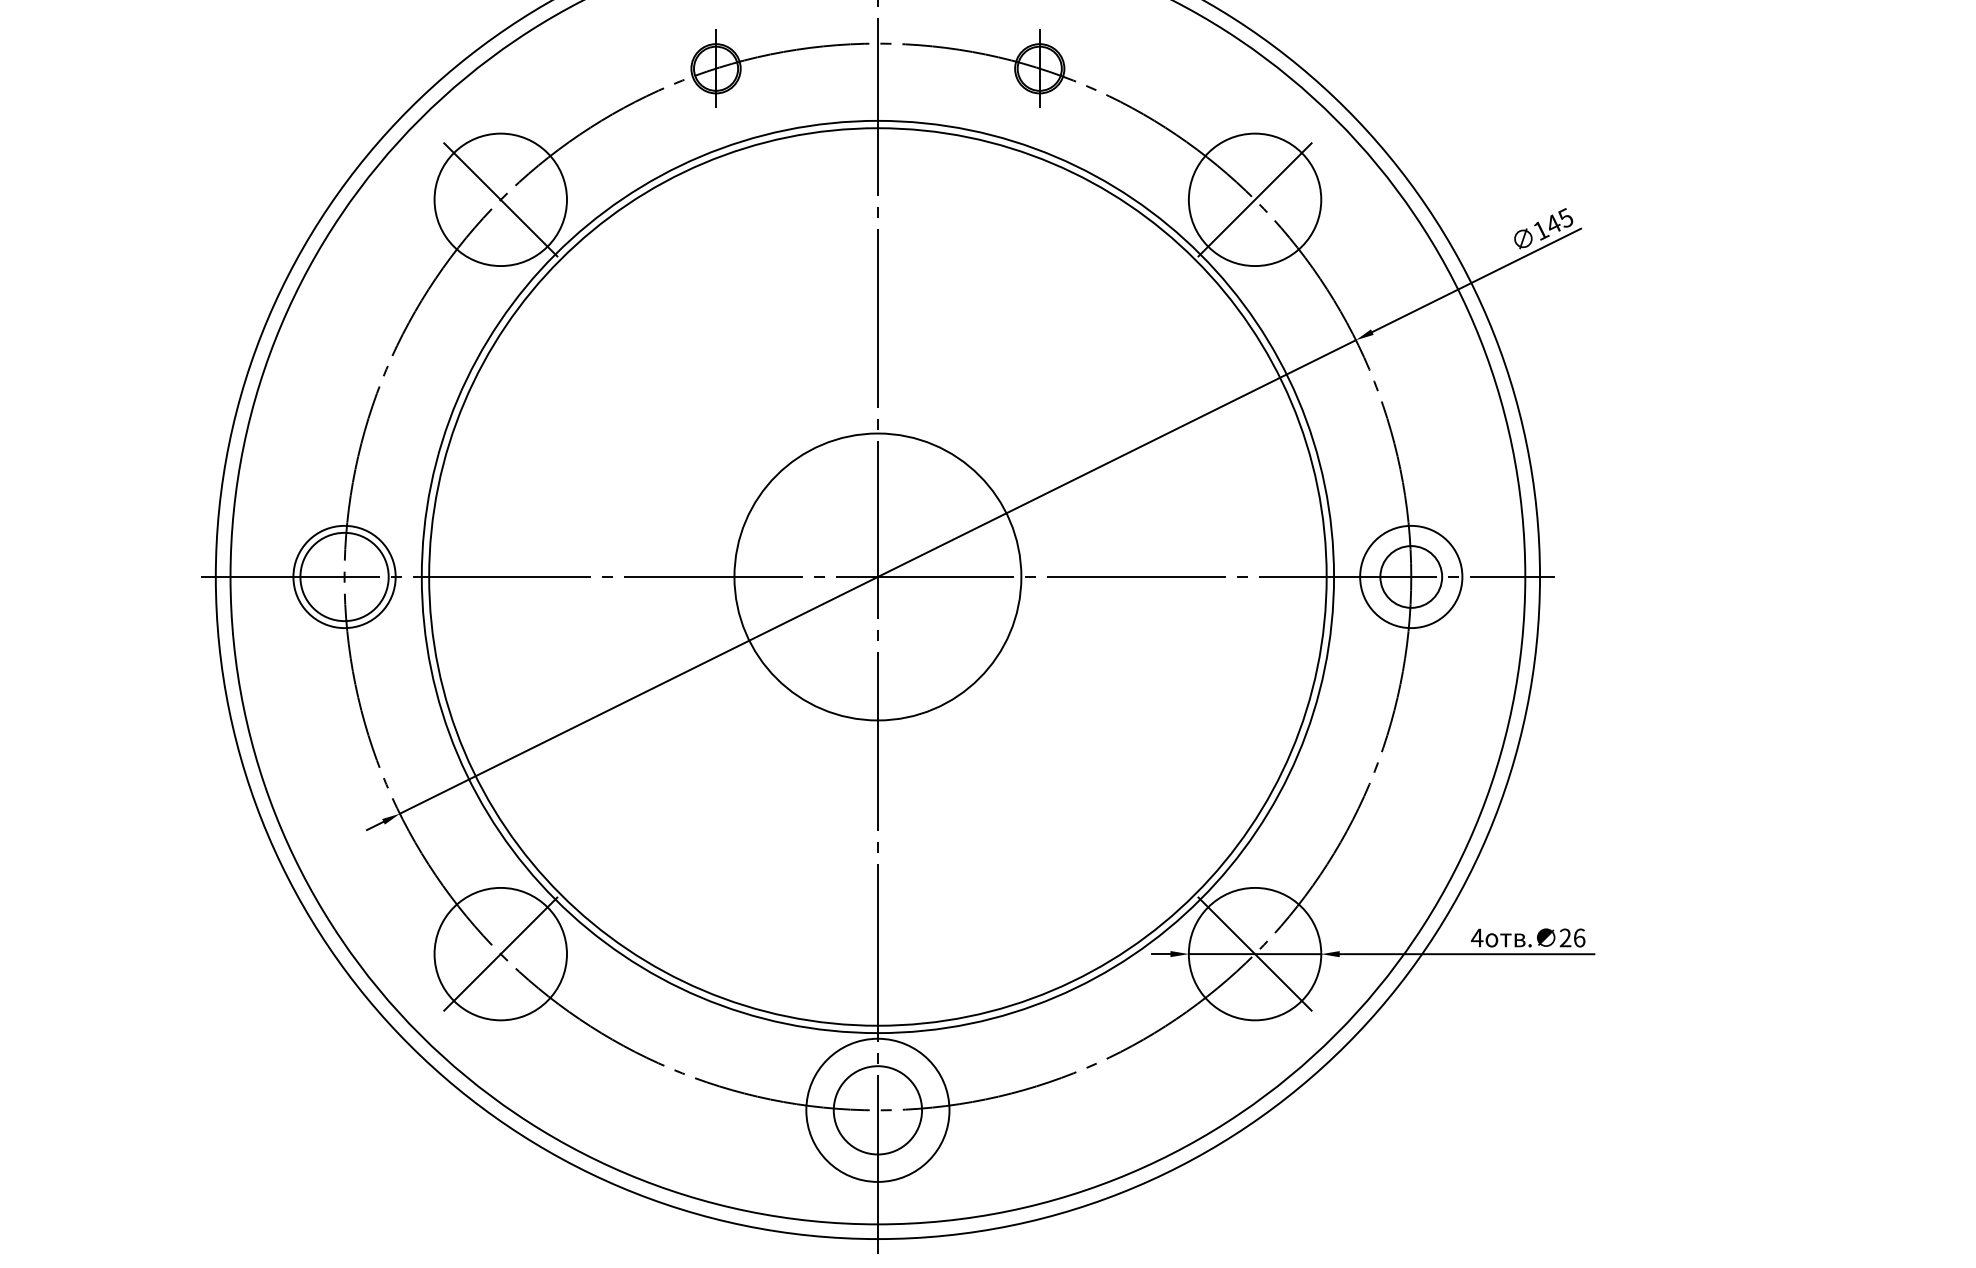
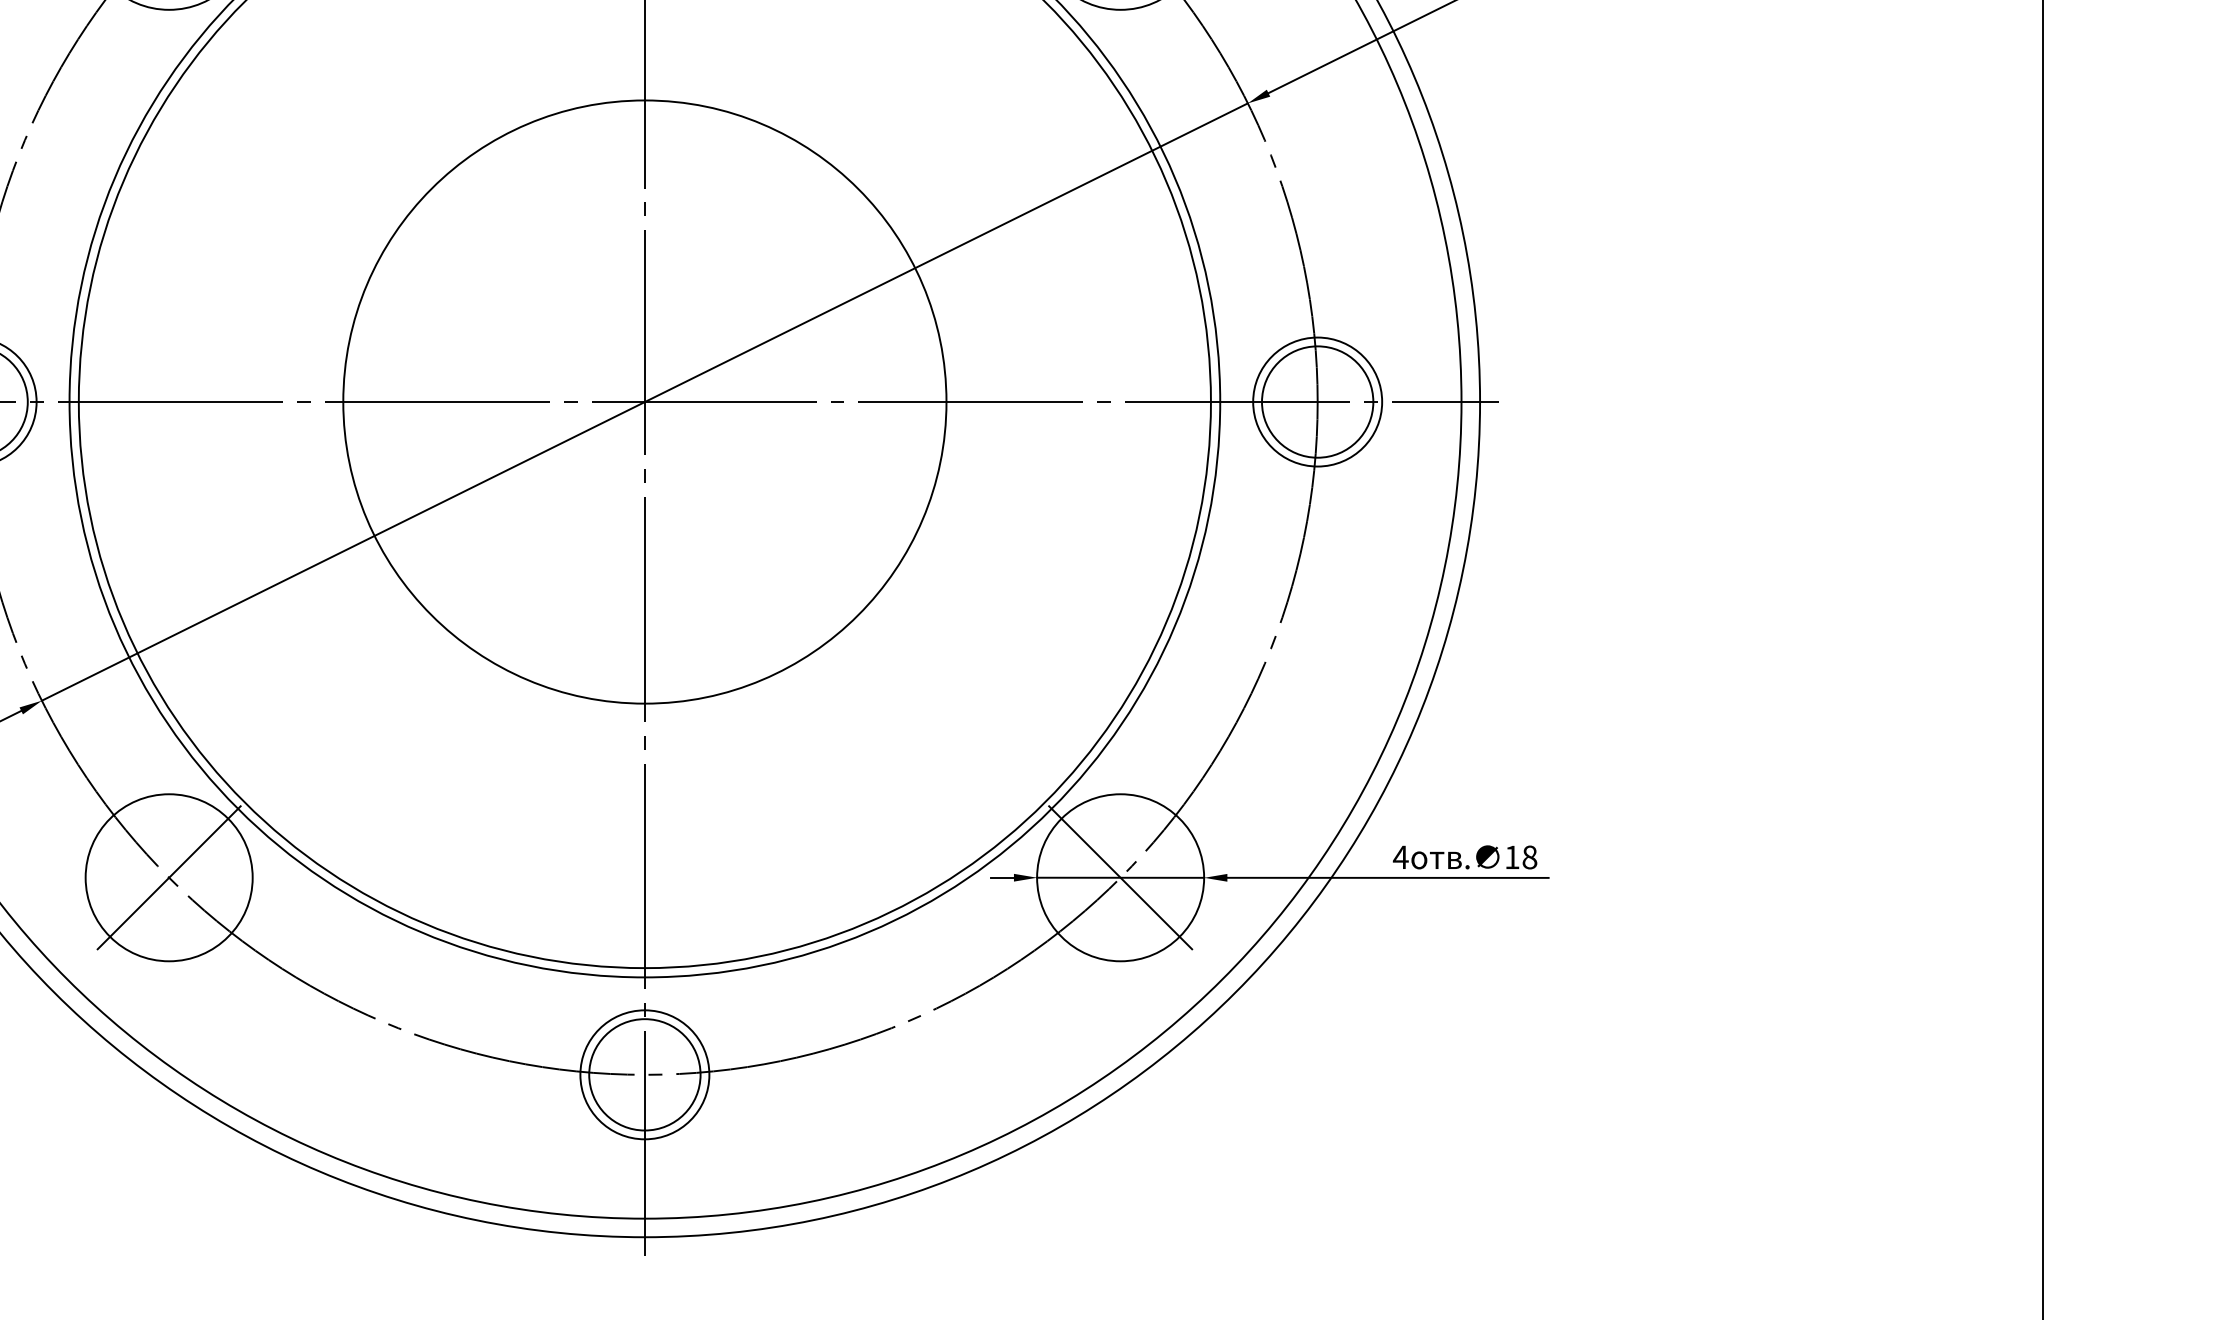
circle: (877, 576) -> (644, 401), size x1.67
circle: (1411, 576) -> (1317, 401), size x1.43
text: (1572, 937) -> (1521, 856), 26 -> 18
circle: (877, 1110) -> (644, 1075), size x0.71

